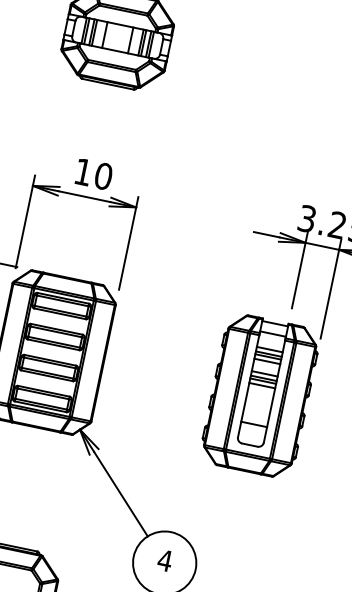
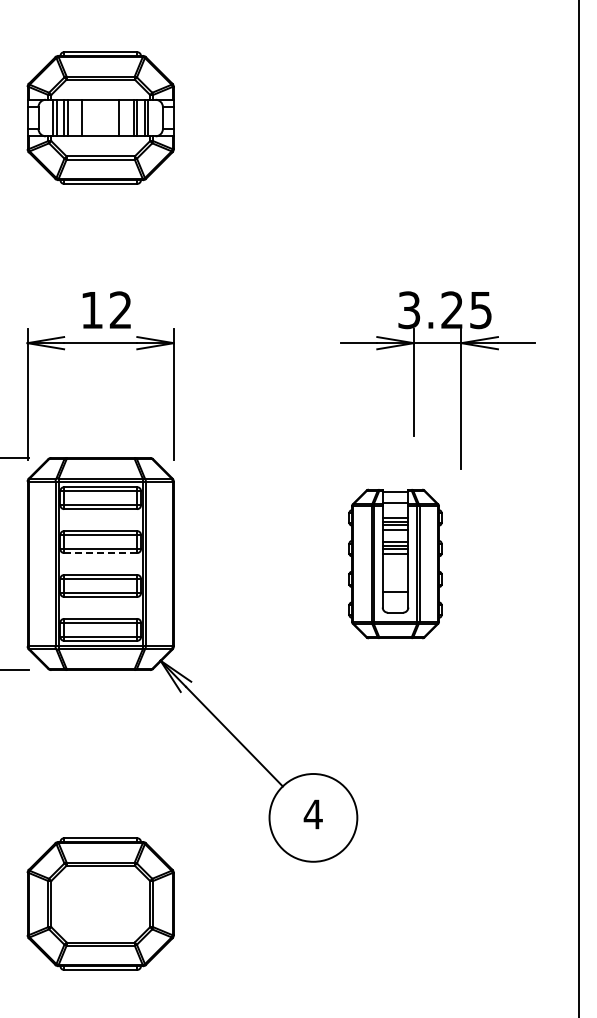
text: (103, 176) -> (120, 310), 10 -> 12
line: (53, 345) -> (100, 553), solid -> dashed
part: (260, 395) -> (395, 563), size x0.7

